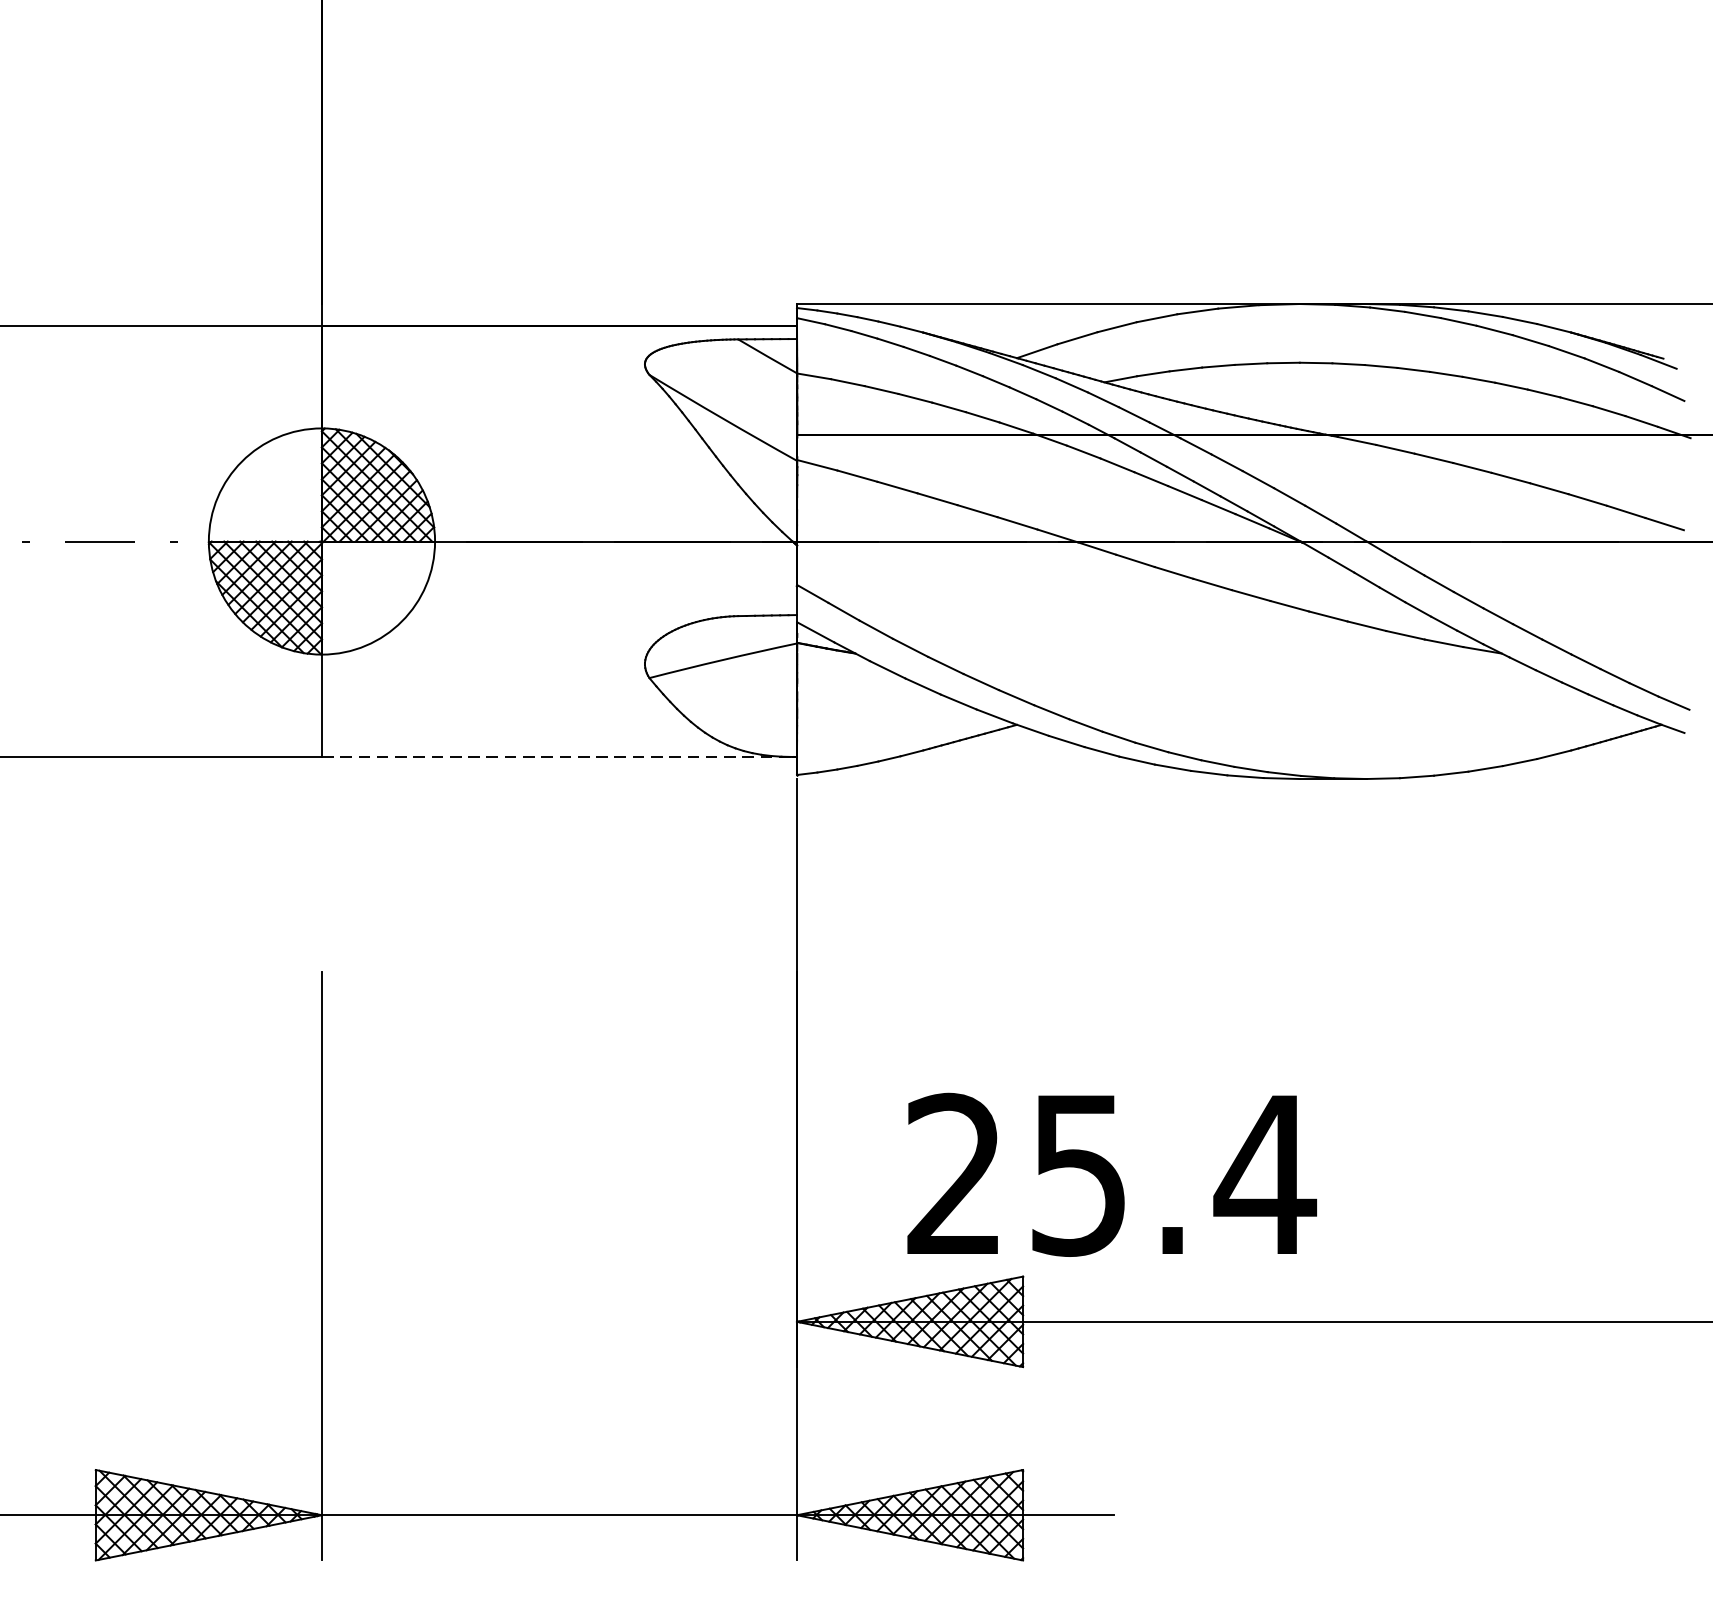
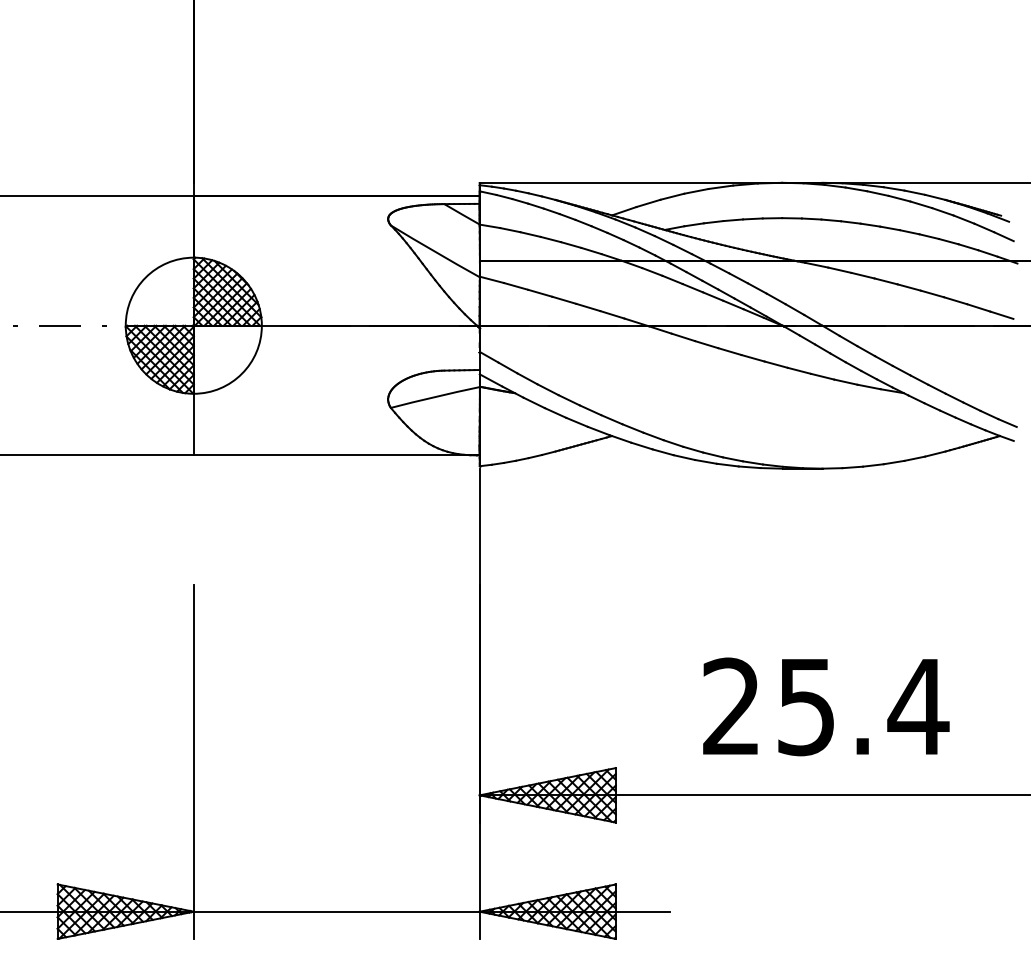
line: (557, 757) -> (335, 455), dashed -> solid
text: (1112, 1174) -> (826, 706), moved

